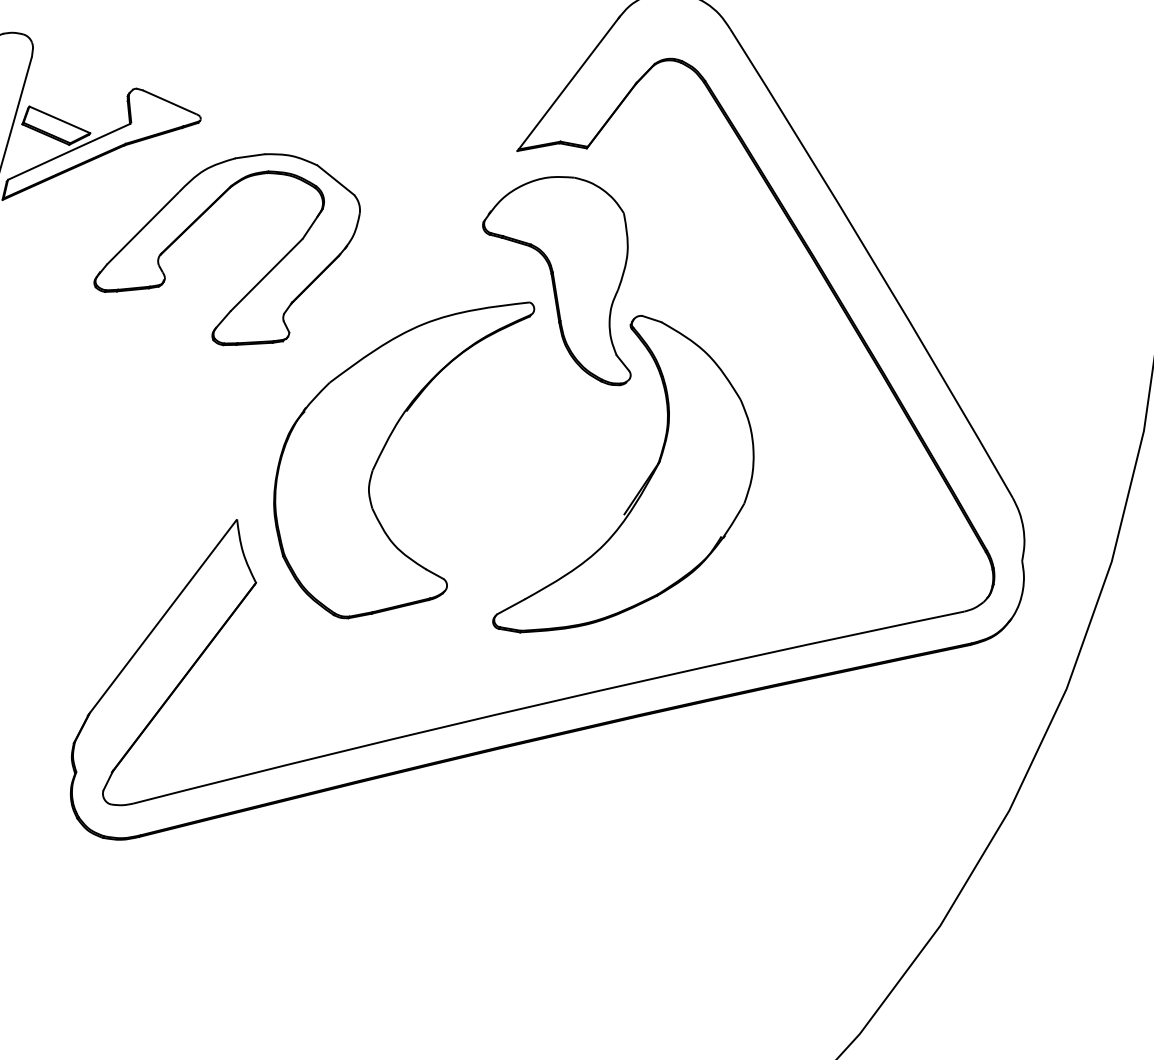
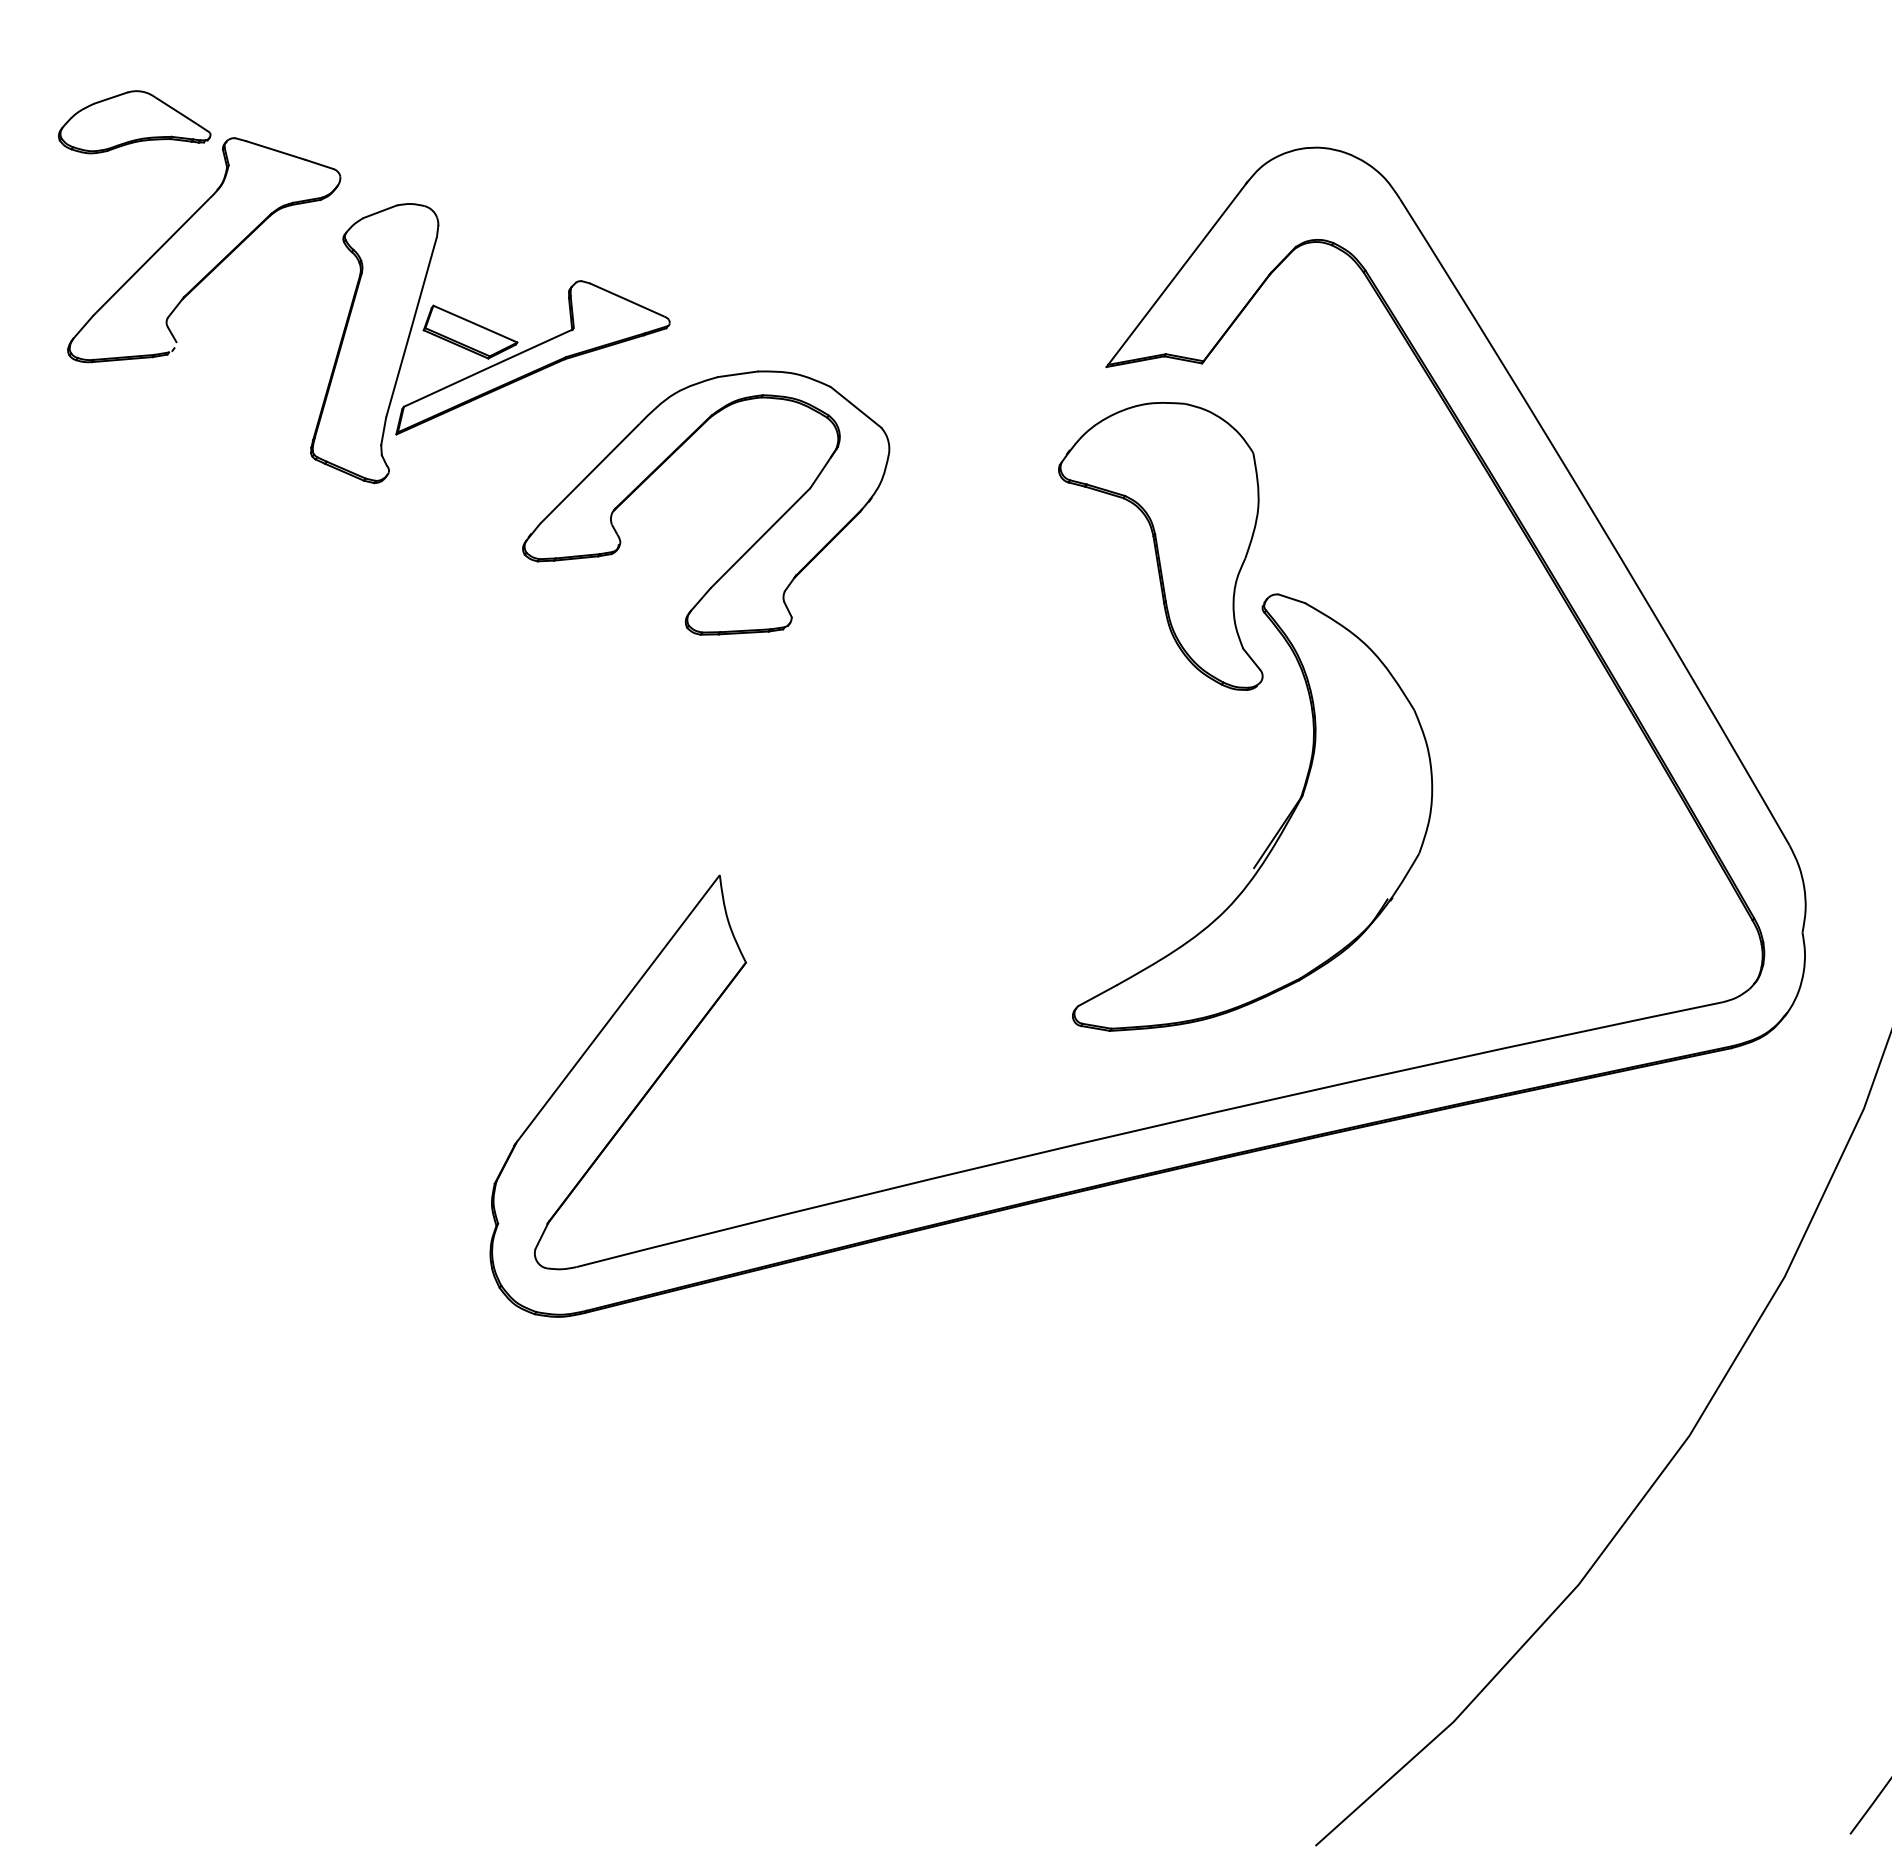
part: (384, 449) -> (922, 778), removed

